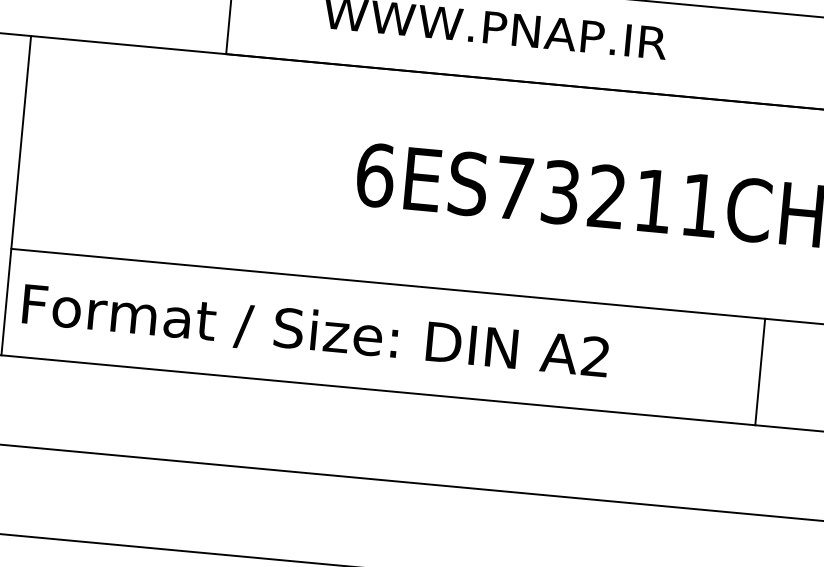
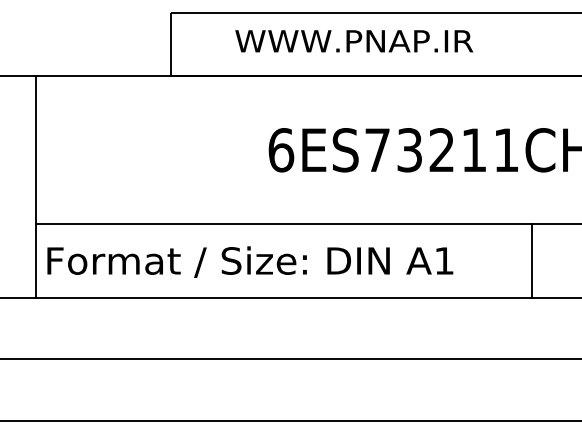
text: (595, 356) -> (444, 260), A2 -> A1
line: (760, 371) -> (532, 260), moved

